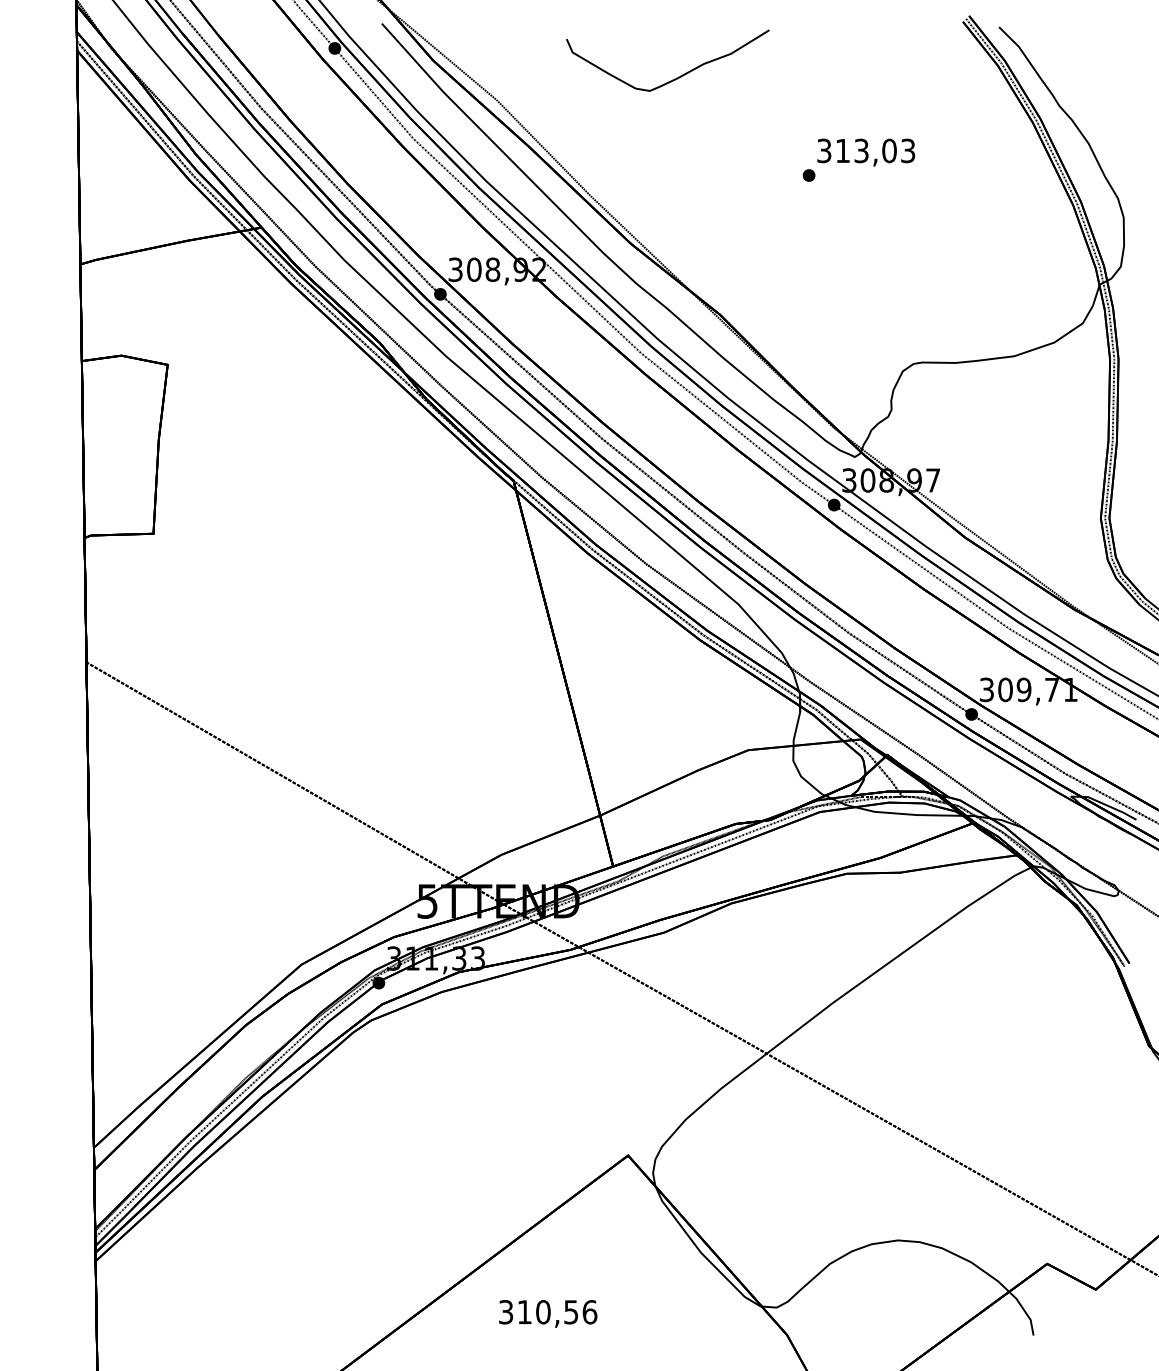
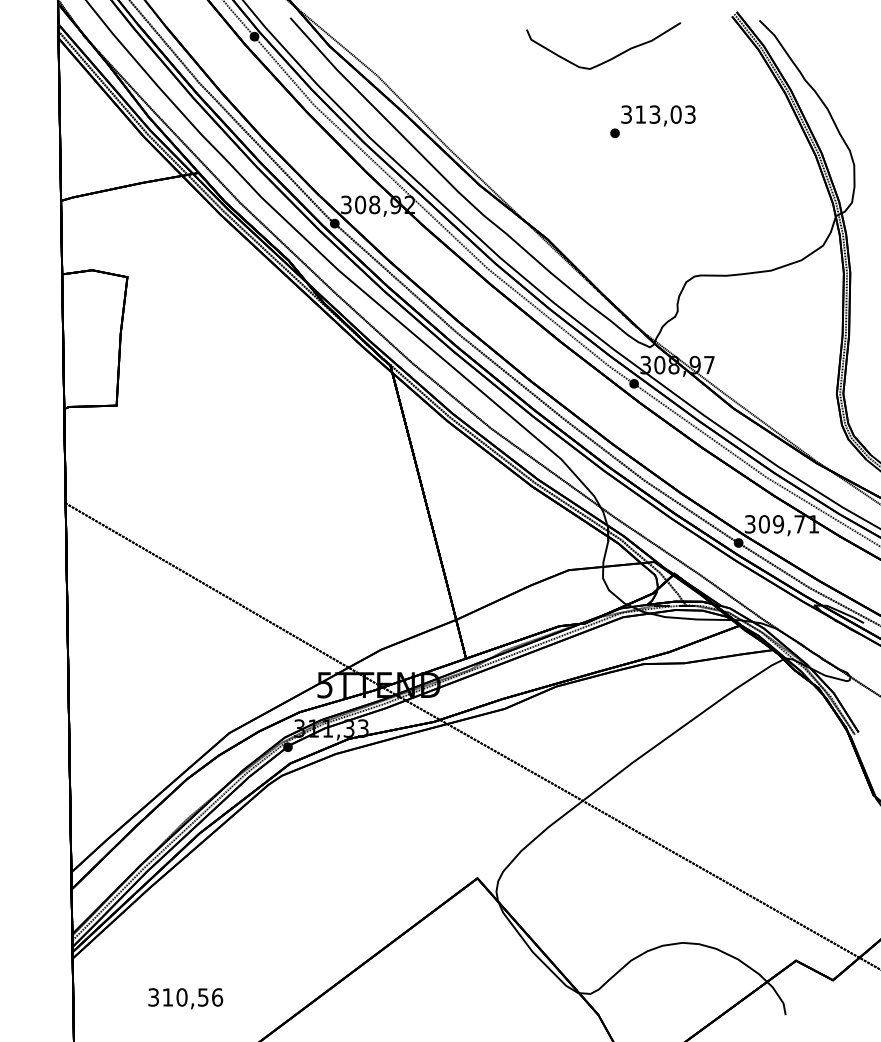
curve: (676, 77) -> (610, 58), moved
text: (547, 1313) -> (185, 998), moved

